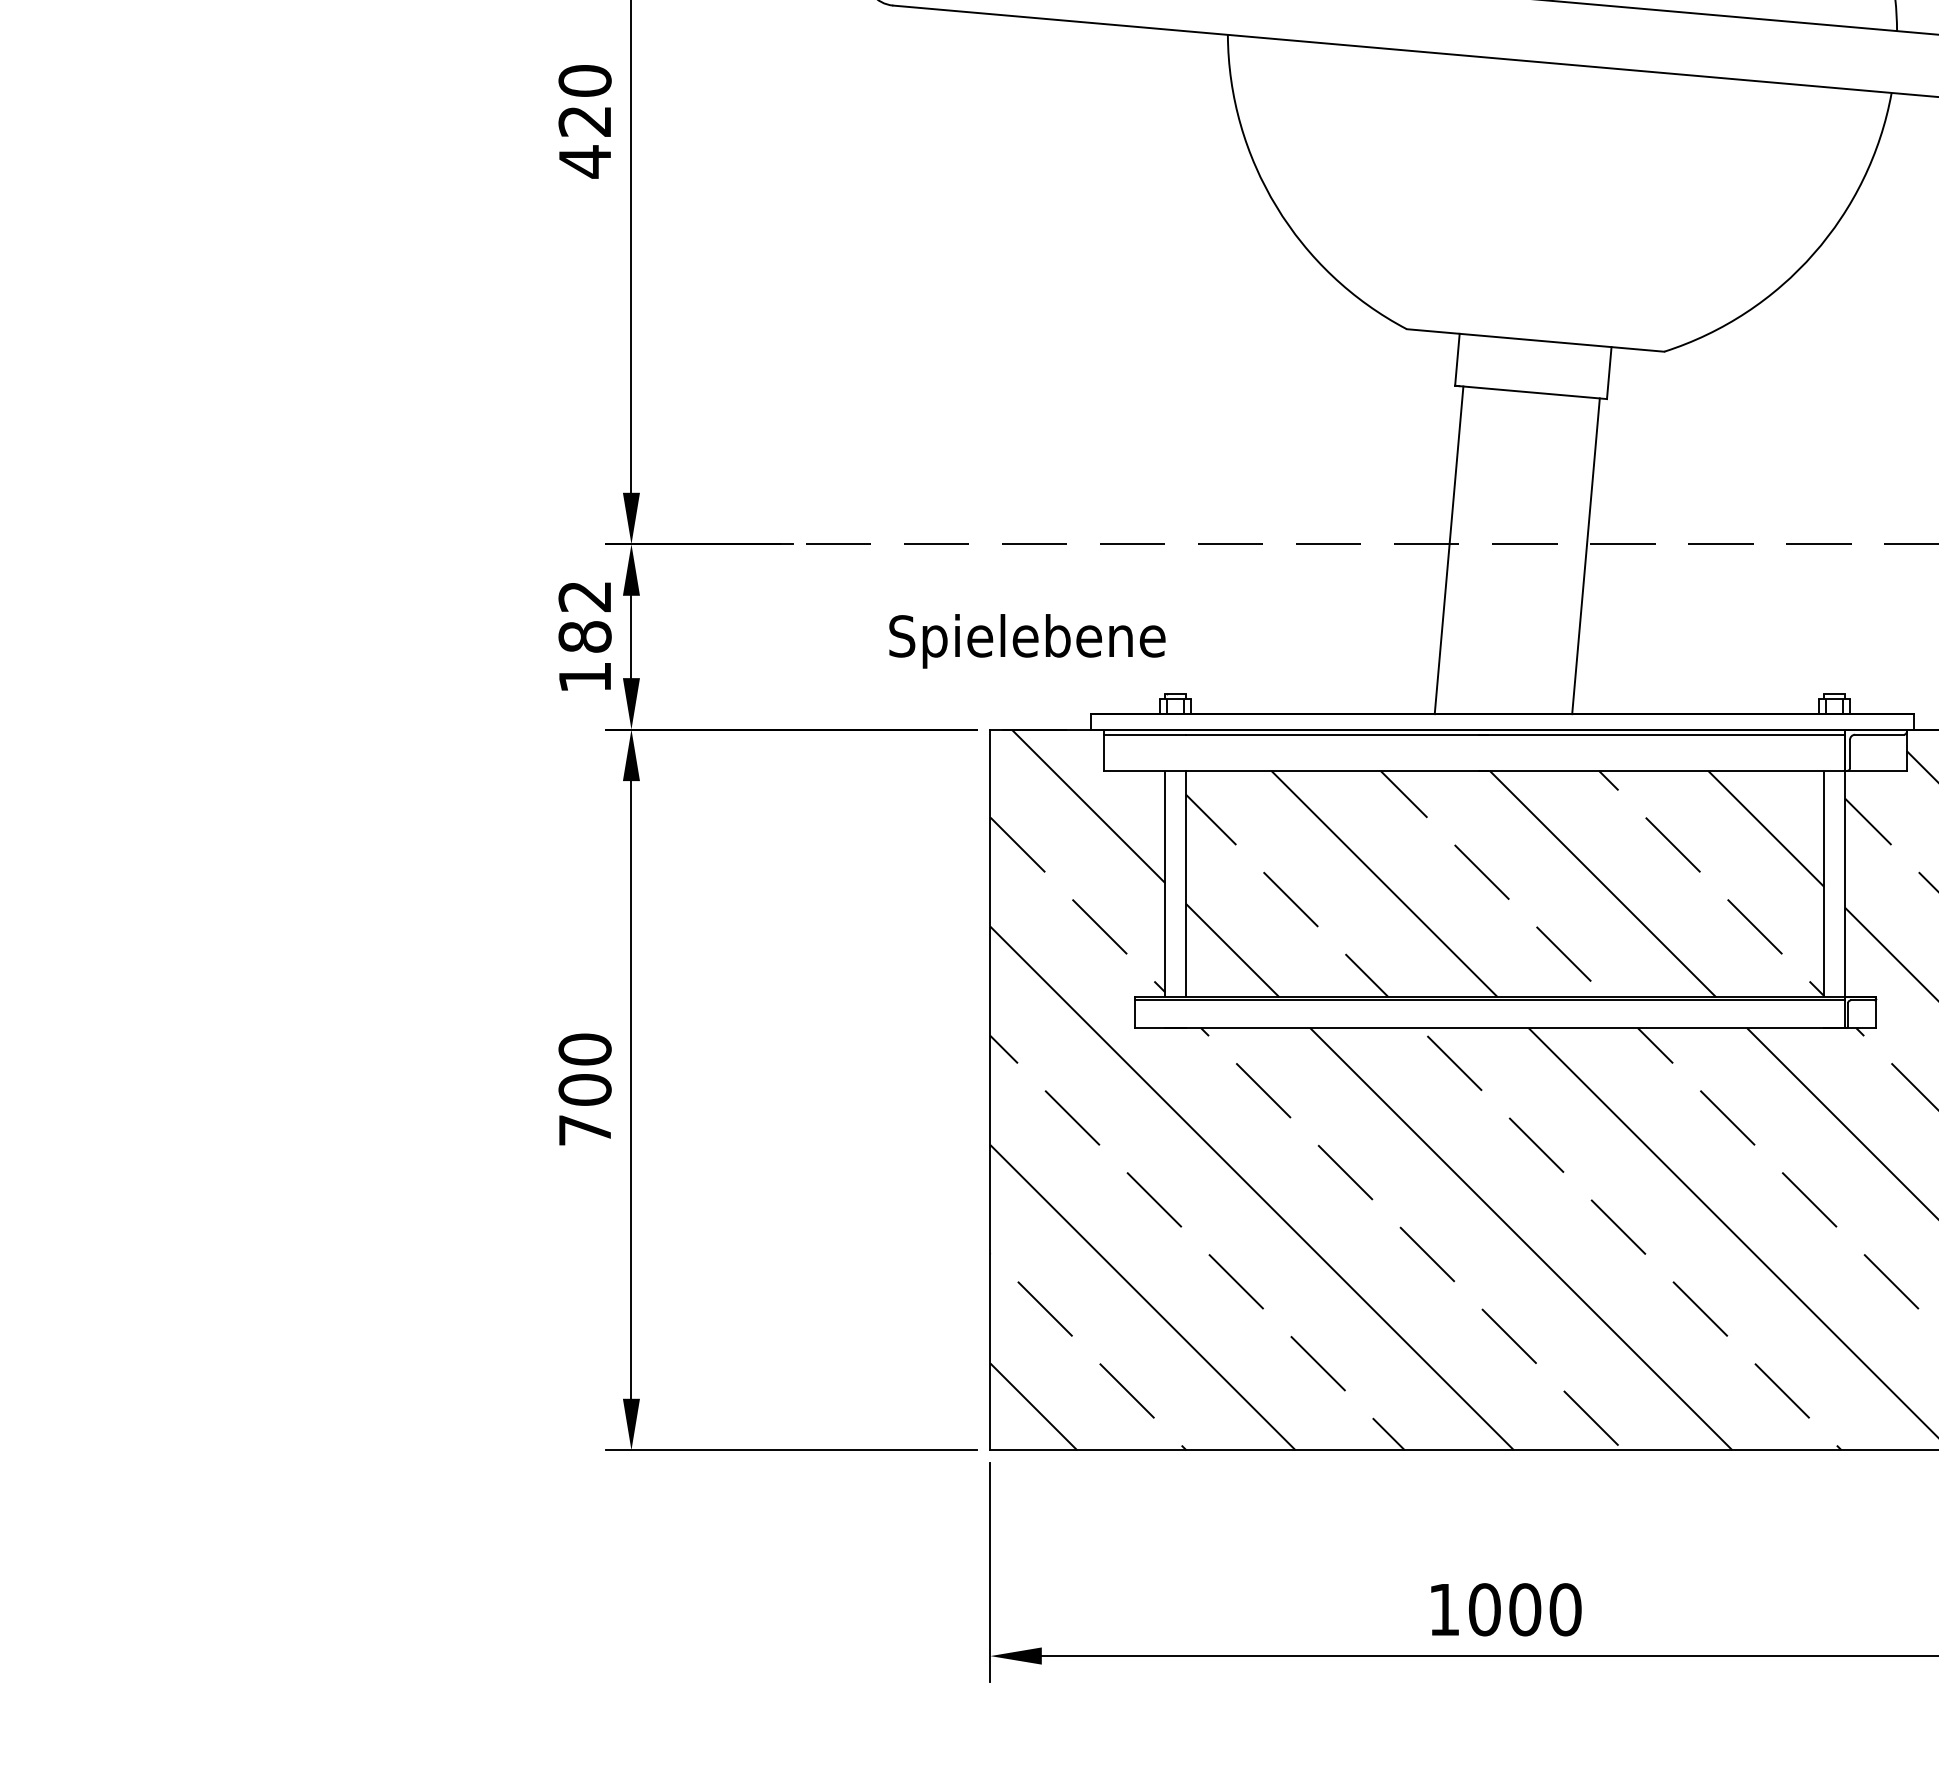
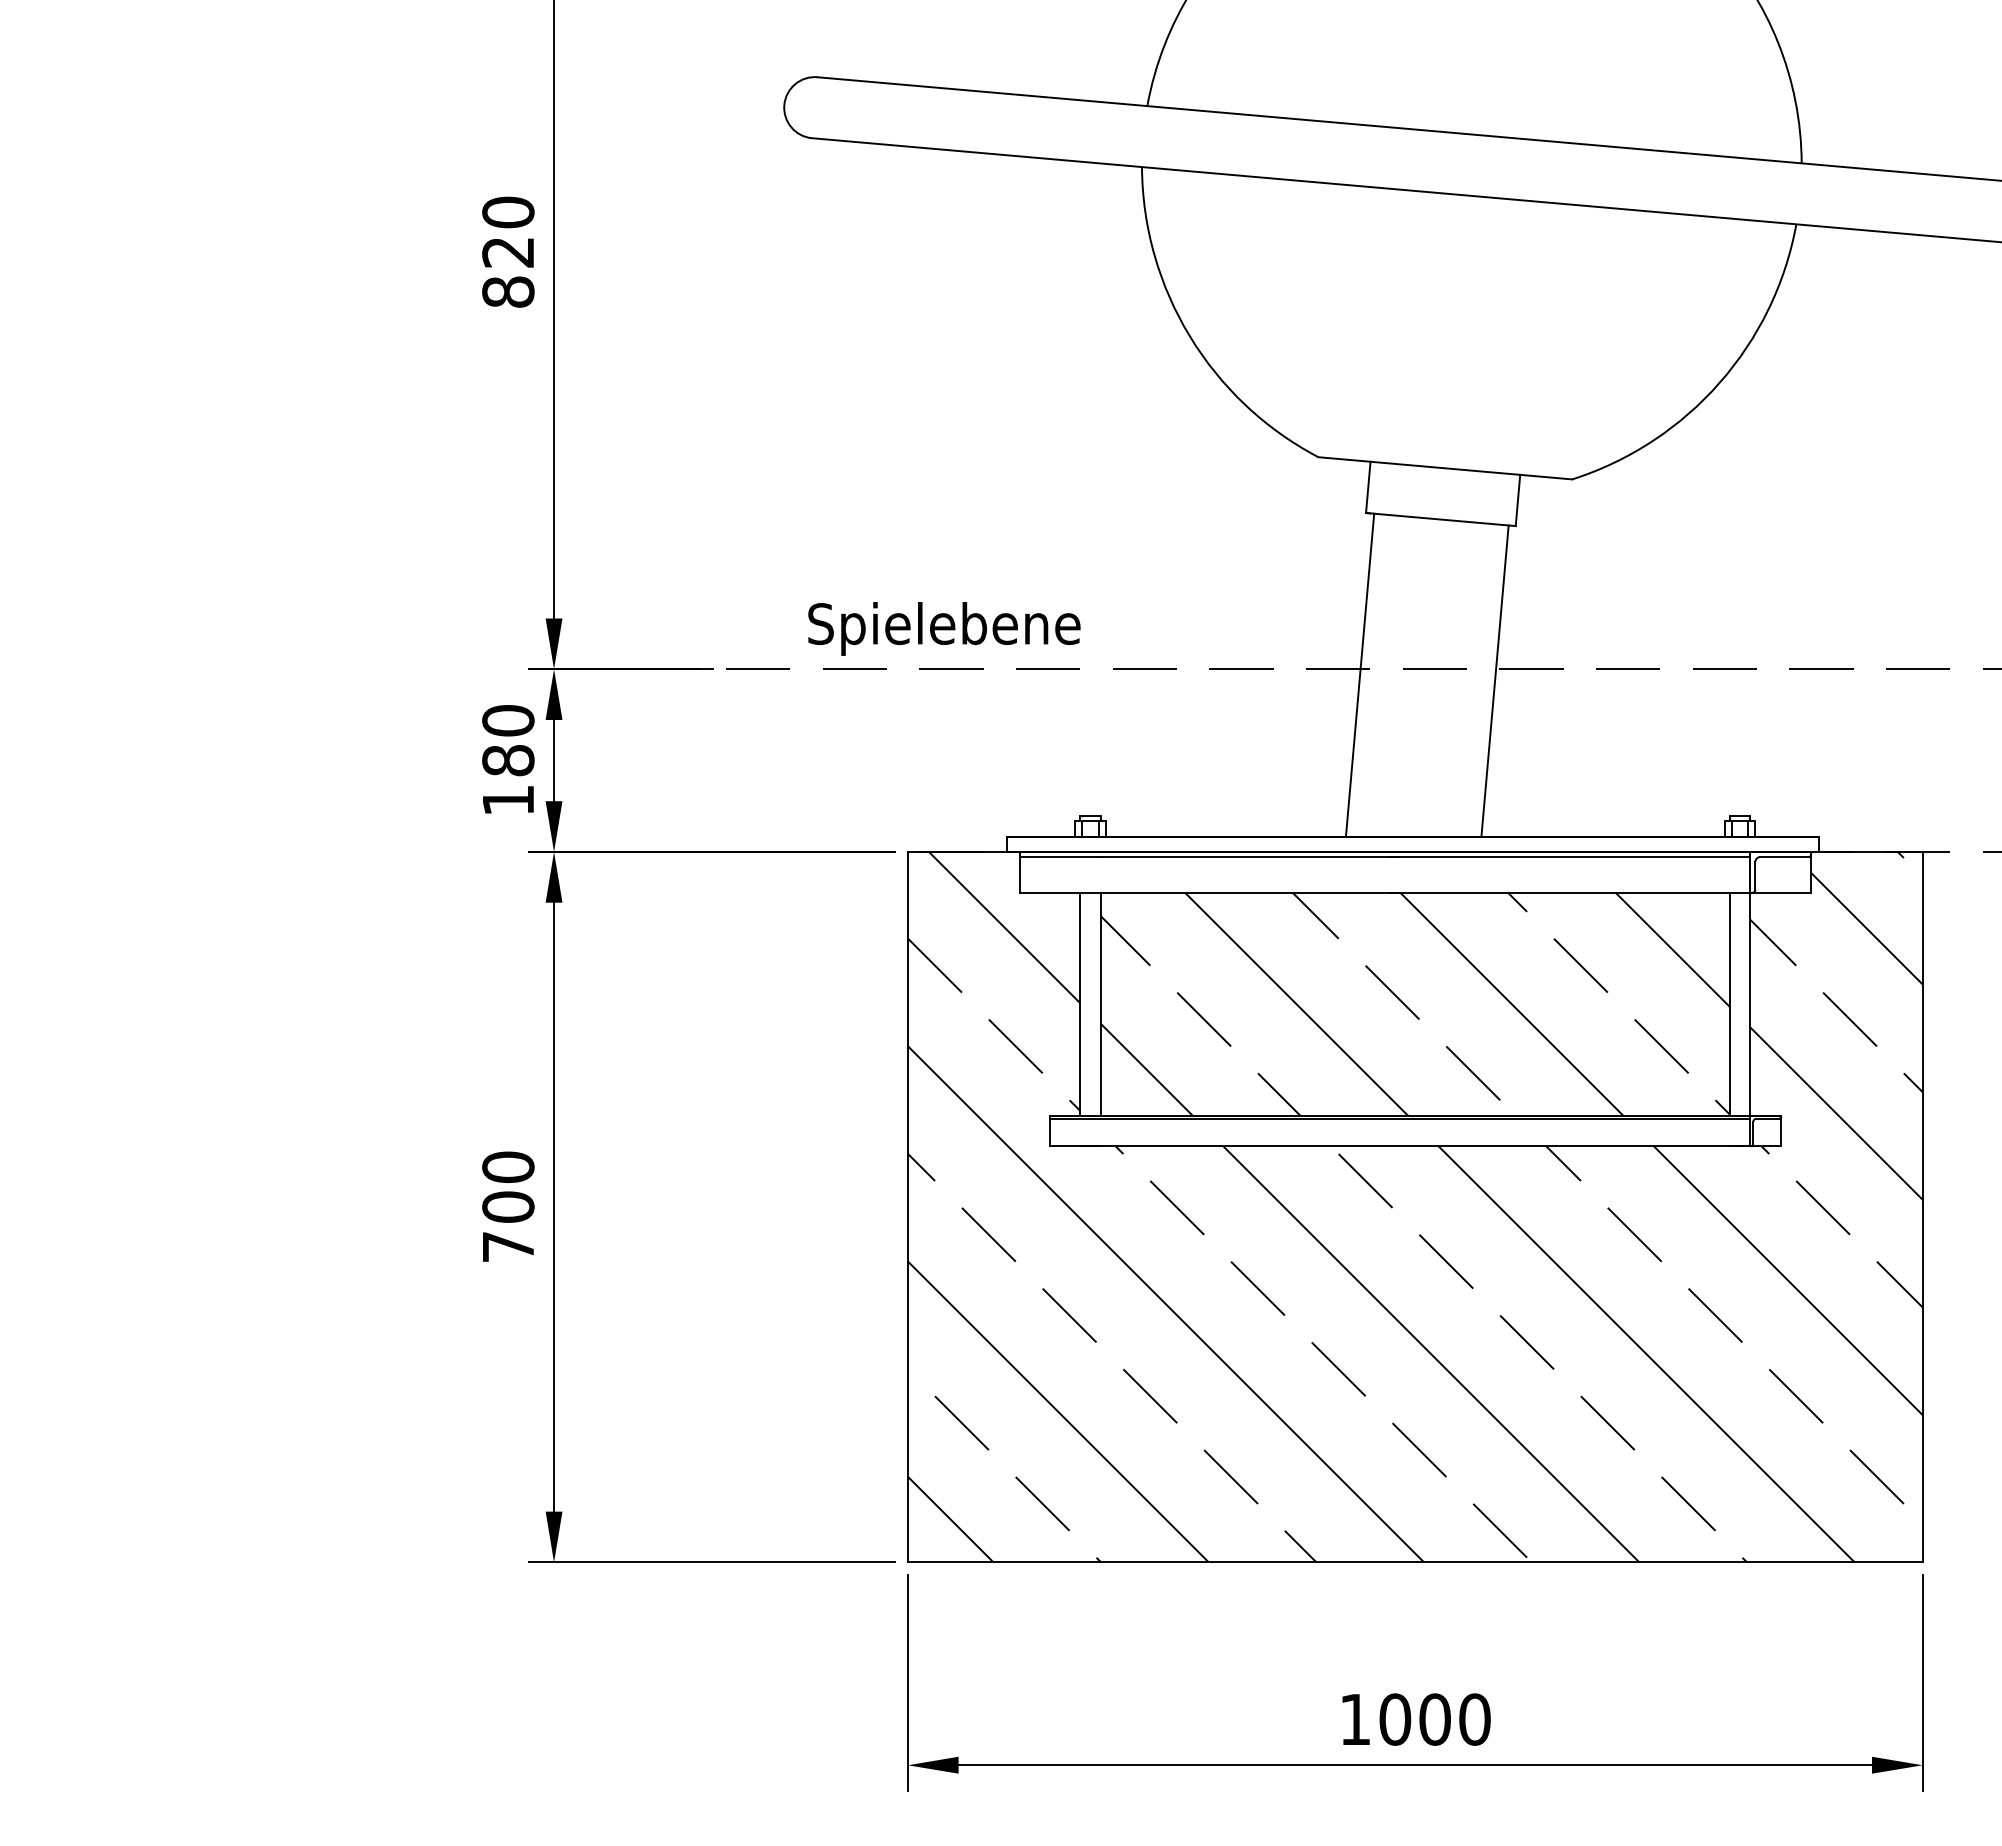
text: (585, 161) -> (508, 291), 420 -> 820
text: (585, 596) -> (508, 720), 182 -> 180
text: (1027, 640) -> (944, 628), moved

